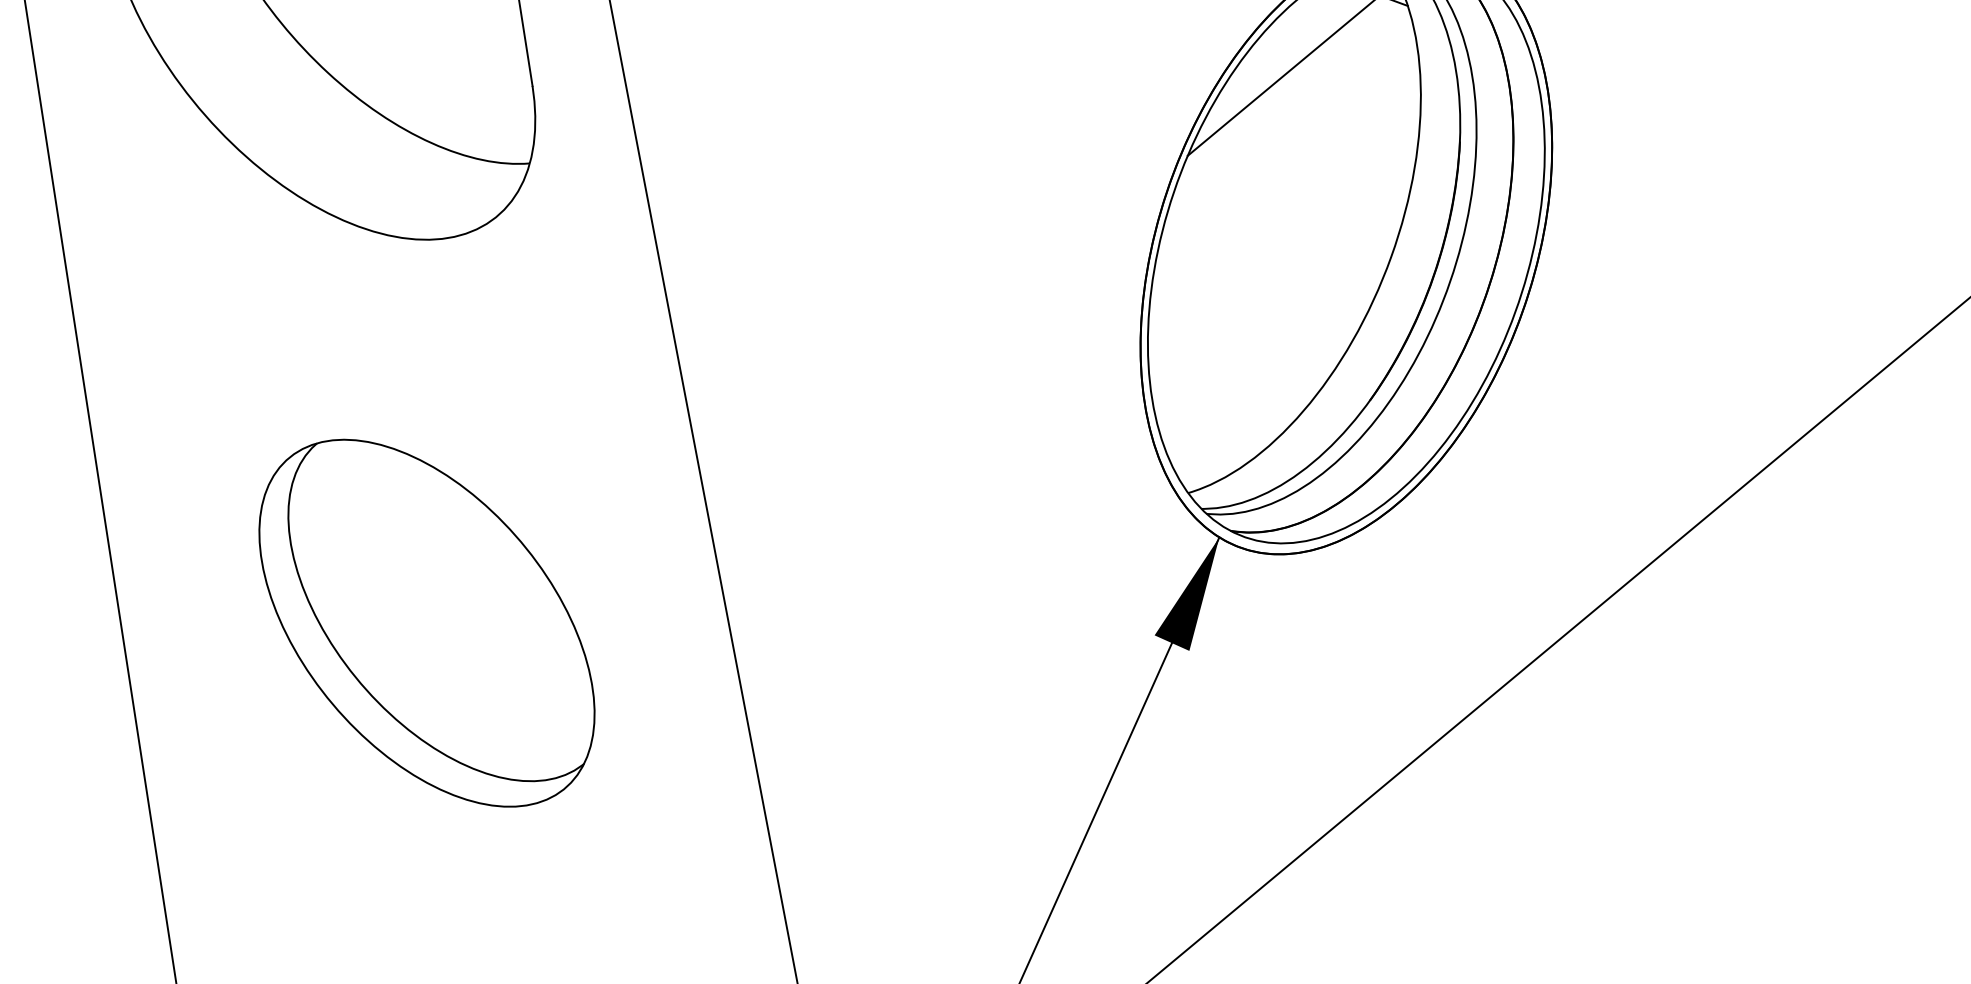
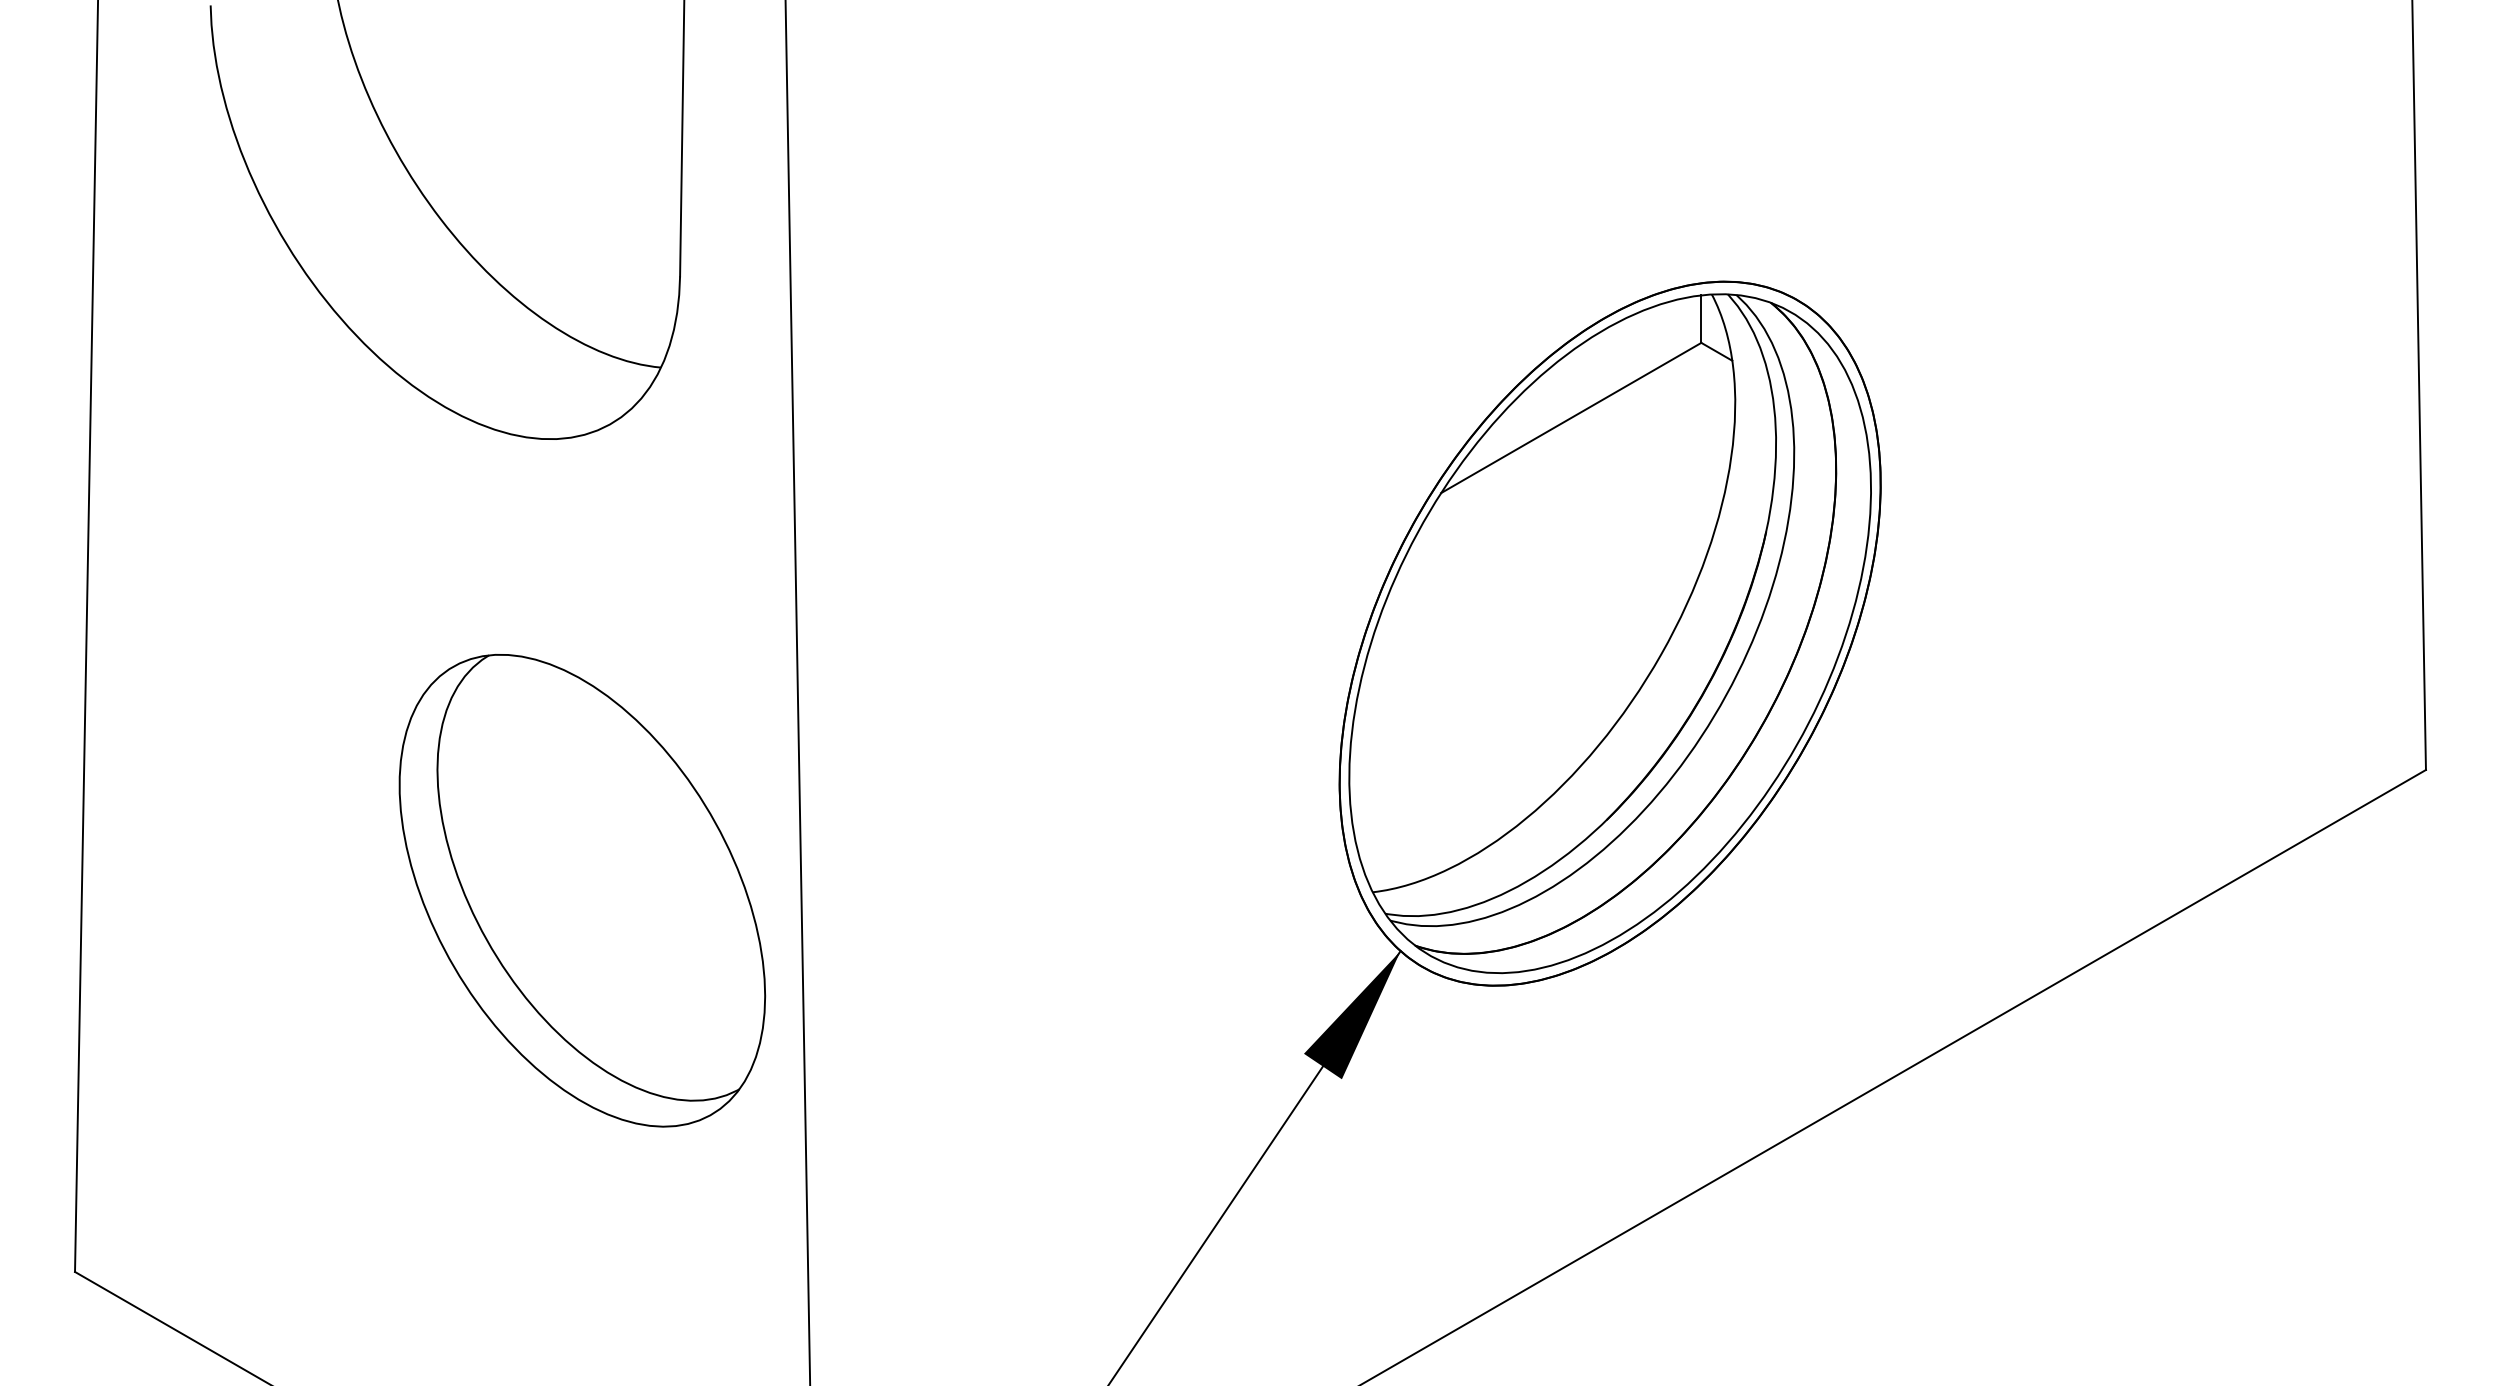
part: (427, 623) -> (582, 890), moved

